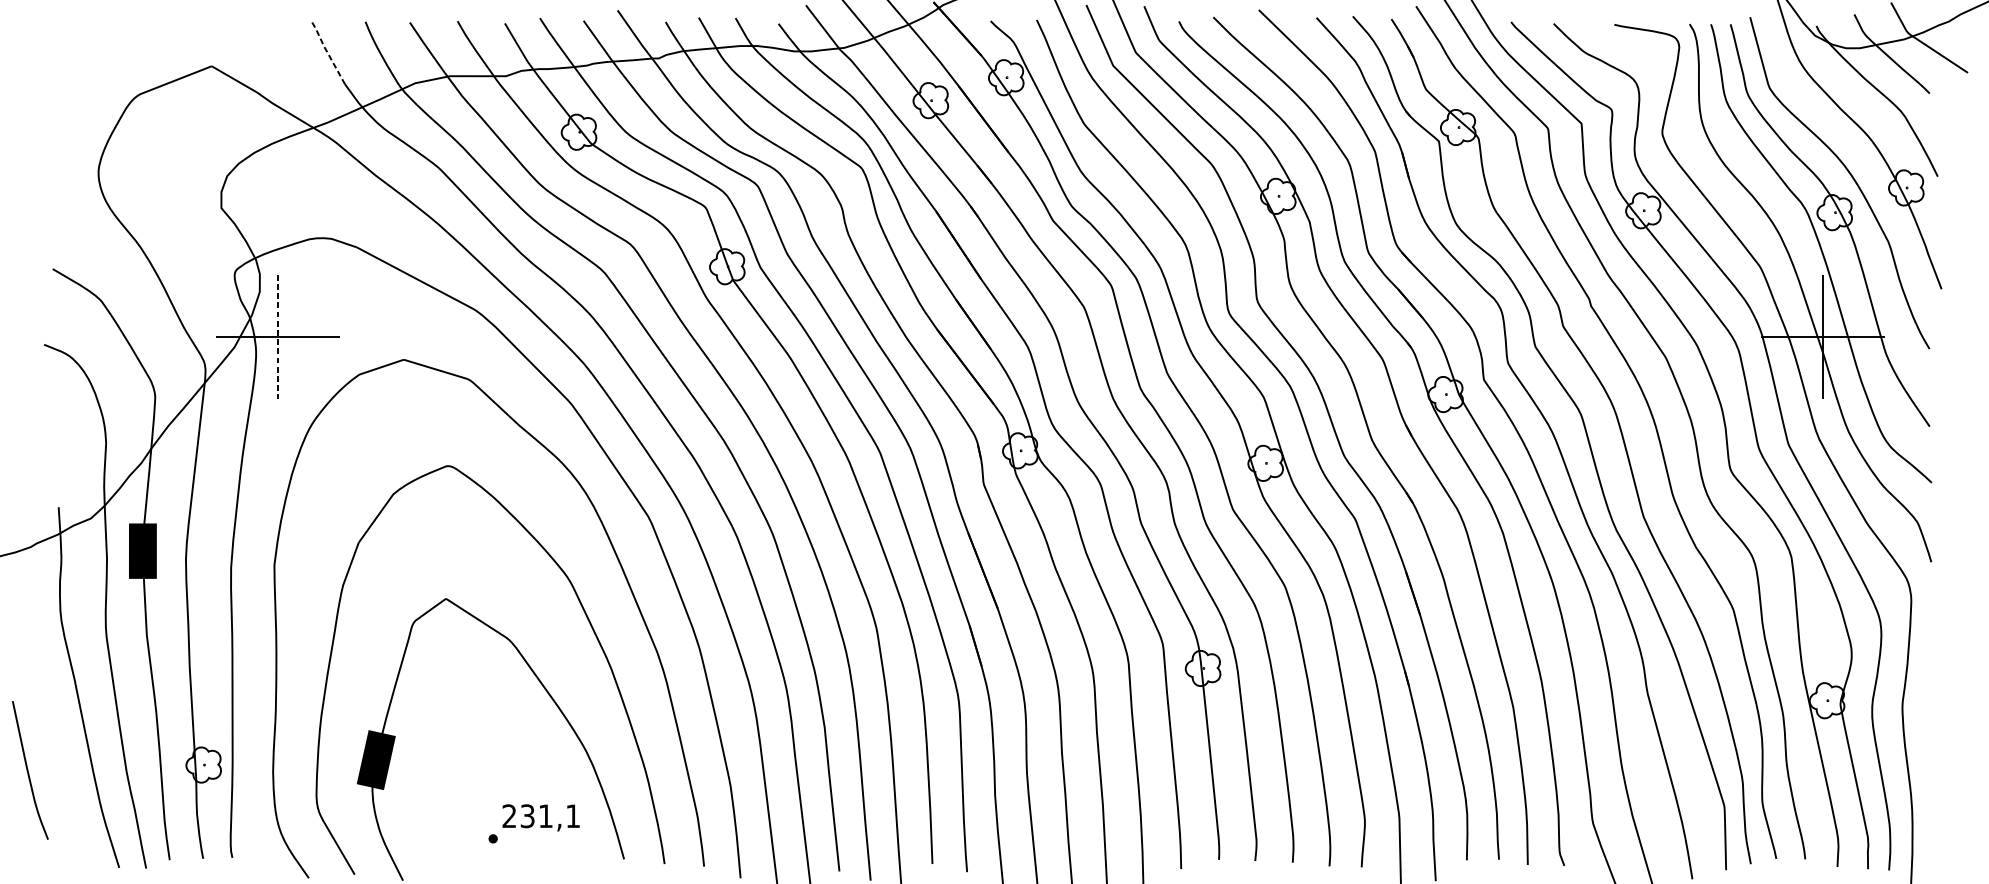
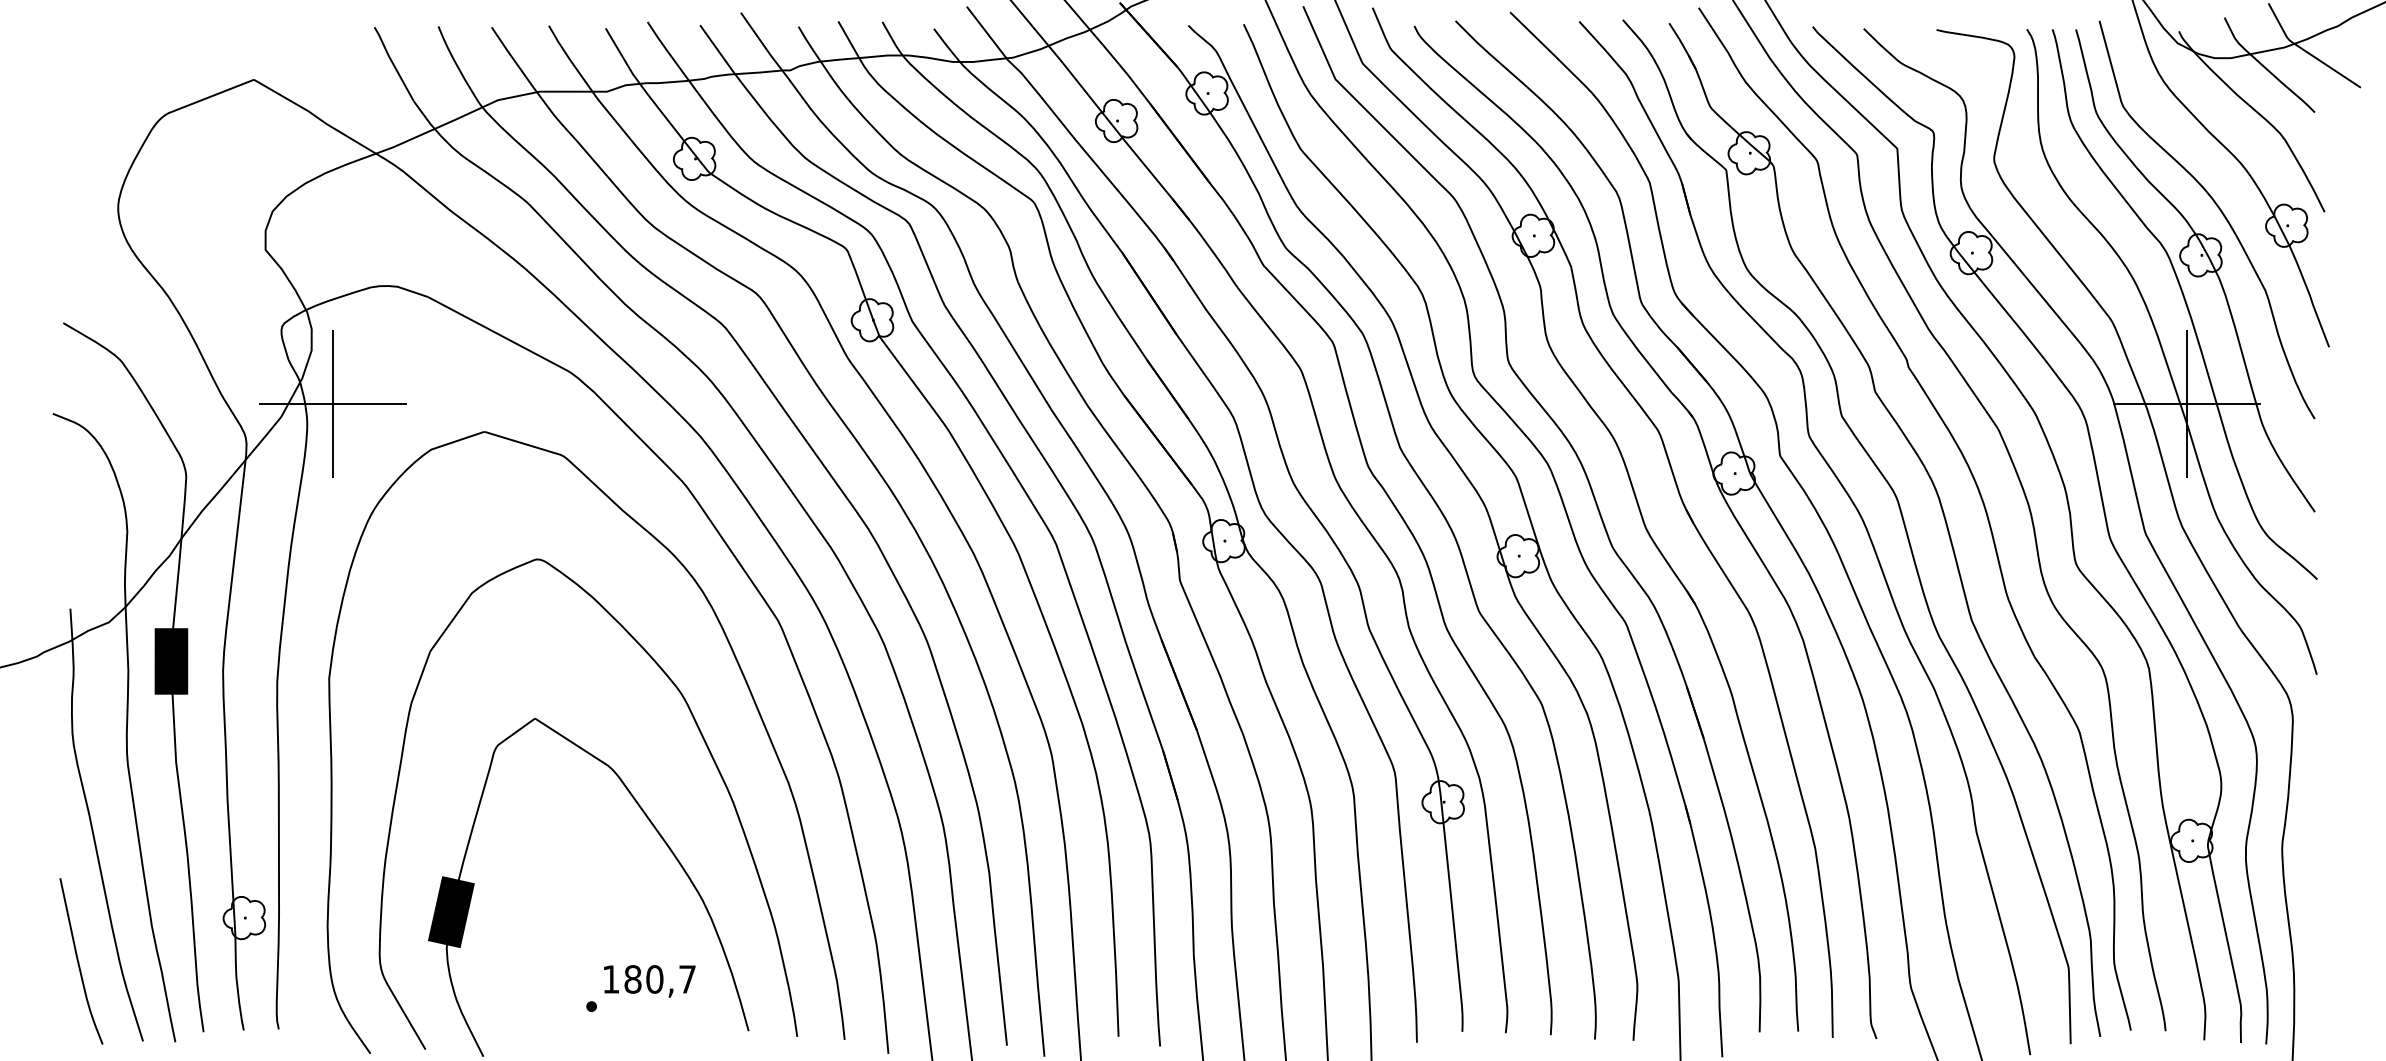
line: (327, 52) -> (392, 63), dashed -> solid
line: (278, 336) -> (333, 404), dashed -> solid
curve: (28, 771) -> (79, 962), moved
text: (540, 816) -> (648, 979), 231,1 -> 180,7

